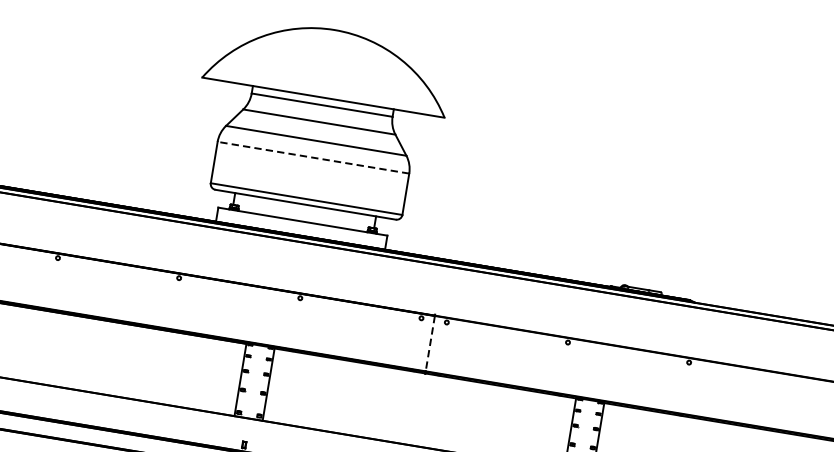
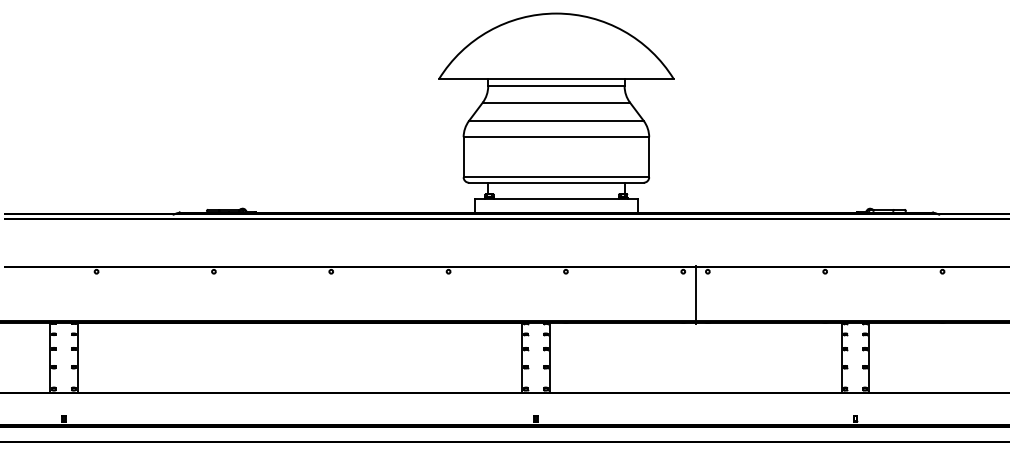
line: (313, 158) -> (556, 137), dashed -> solid
line: (430, 343) -> (695, 294), dashed -> solid

